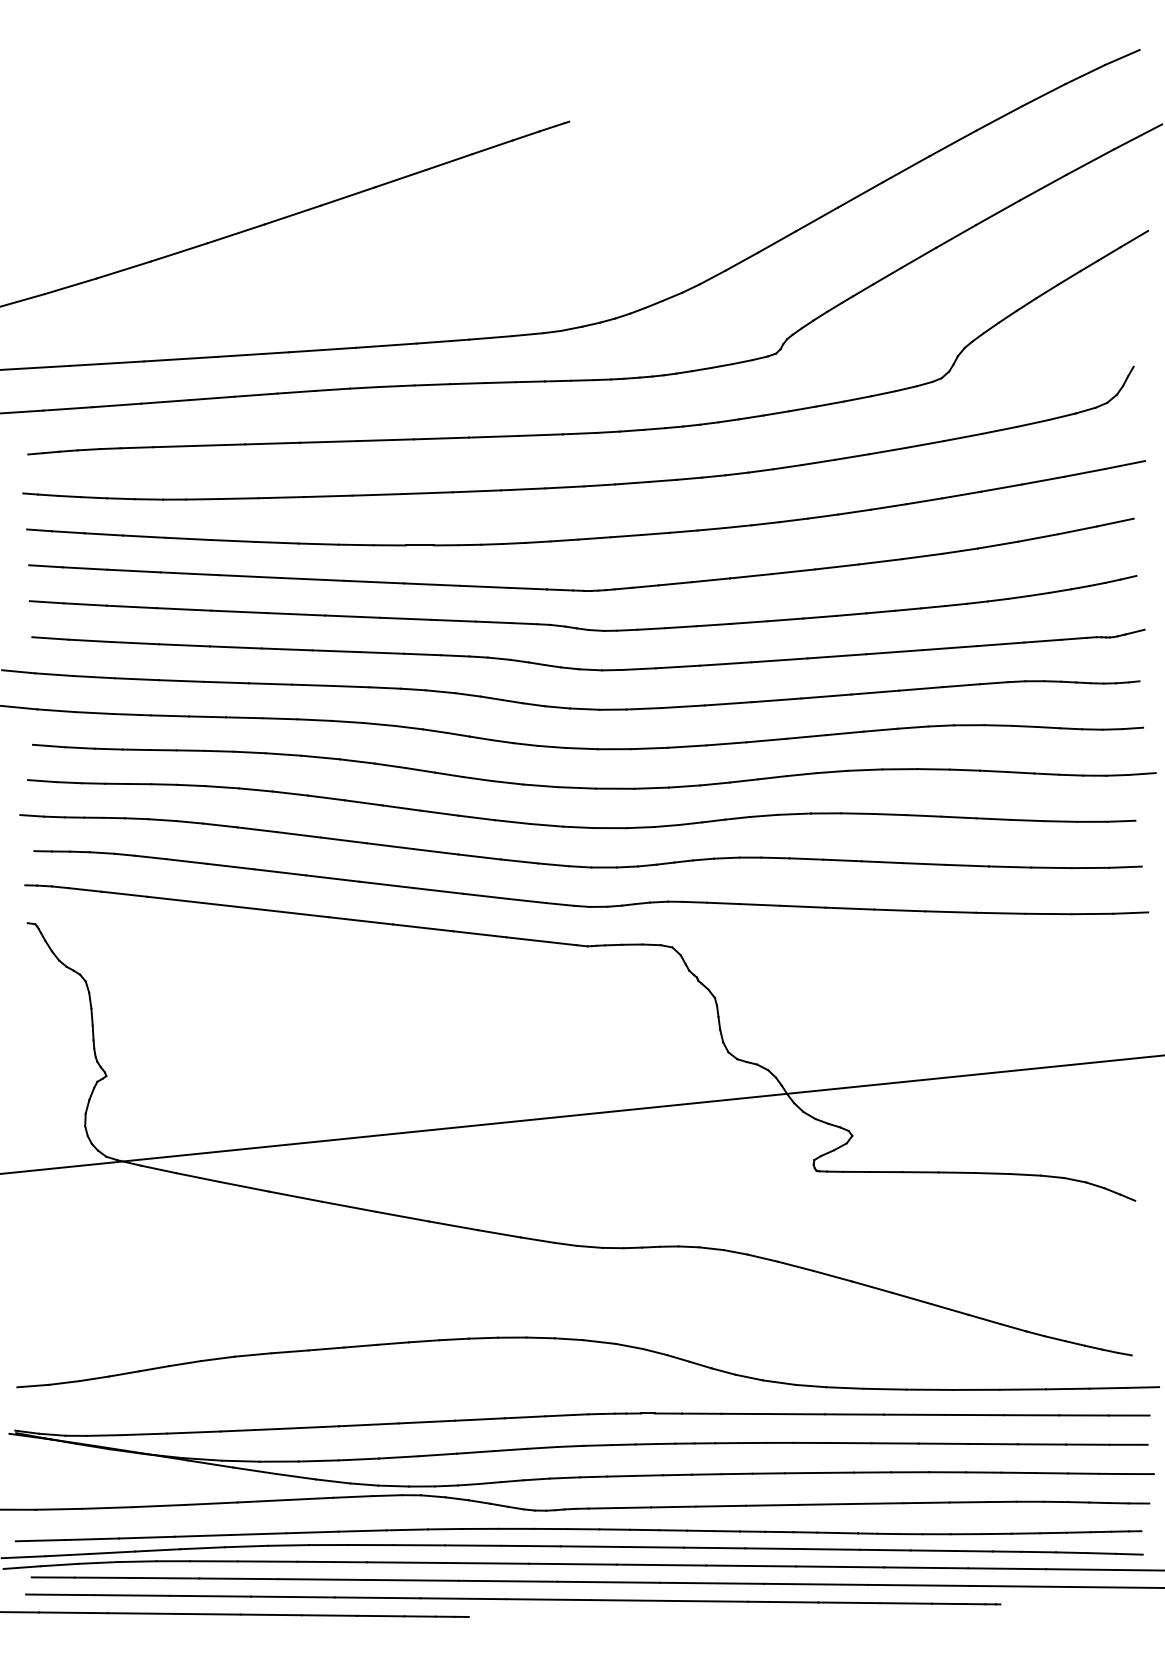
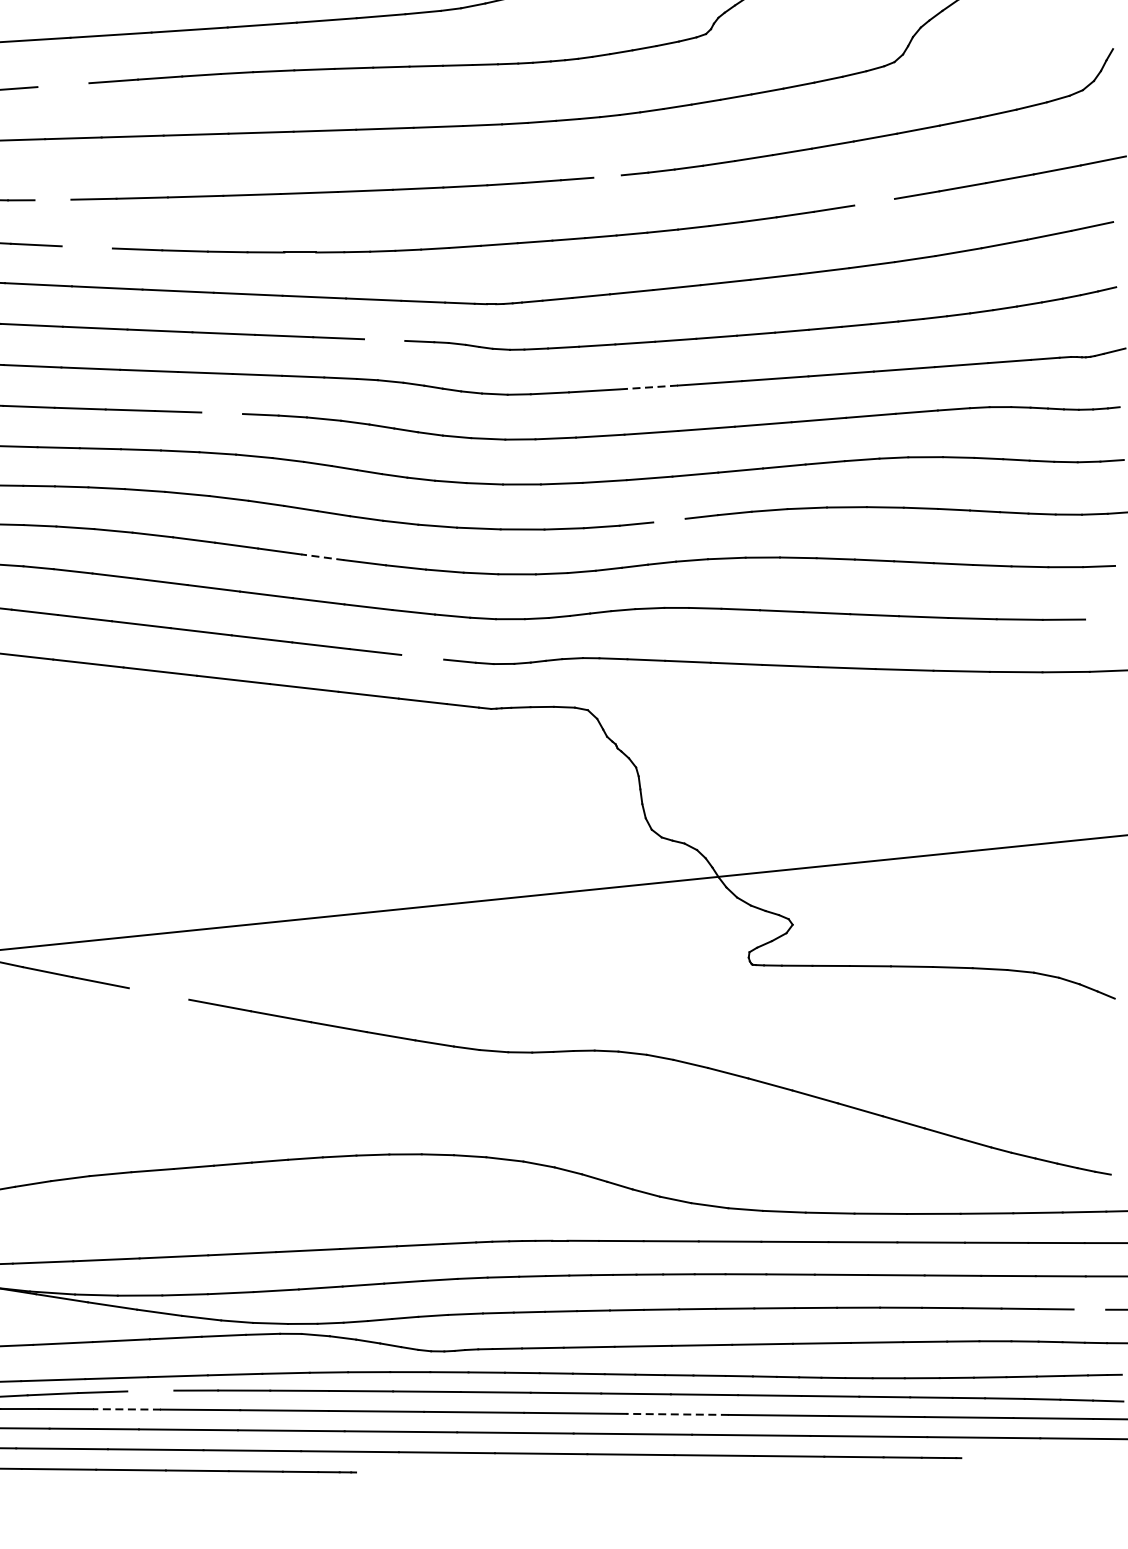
line: (211, 398) -> (63, 85), removed
line: (689, 478) -> (607, 176), removed
line: (202, 499) -> (52, 200), removed
line: (924, 501) -> (874, 202), removed
line: (232, 540) -> (87, 246), removed
line: (493, 622) -> (384, 340), removed
line: (725, 663) -> (648, 386), solid -> dashed
line: (350, 686) -> (221, 413), removed
line: (743, 780) -> (668, 520), removed
line: (439, 813) -> (322, 557), solid -> dashed
line: (1125, 866) -> (1103, 618), removed
line: (527, 900) -> (422, 656), removed
line: (295, 1196) -> (158, 993), removed
line: (1113, 1473) -> (1090, 1309), removed
line: (288, 1545) -> (150, 1391), removed
line: (267, 1561) -> (126, 1409), solid -> dashed
line: (751, 1566) -> (677, 1414), solid -> dashed

